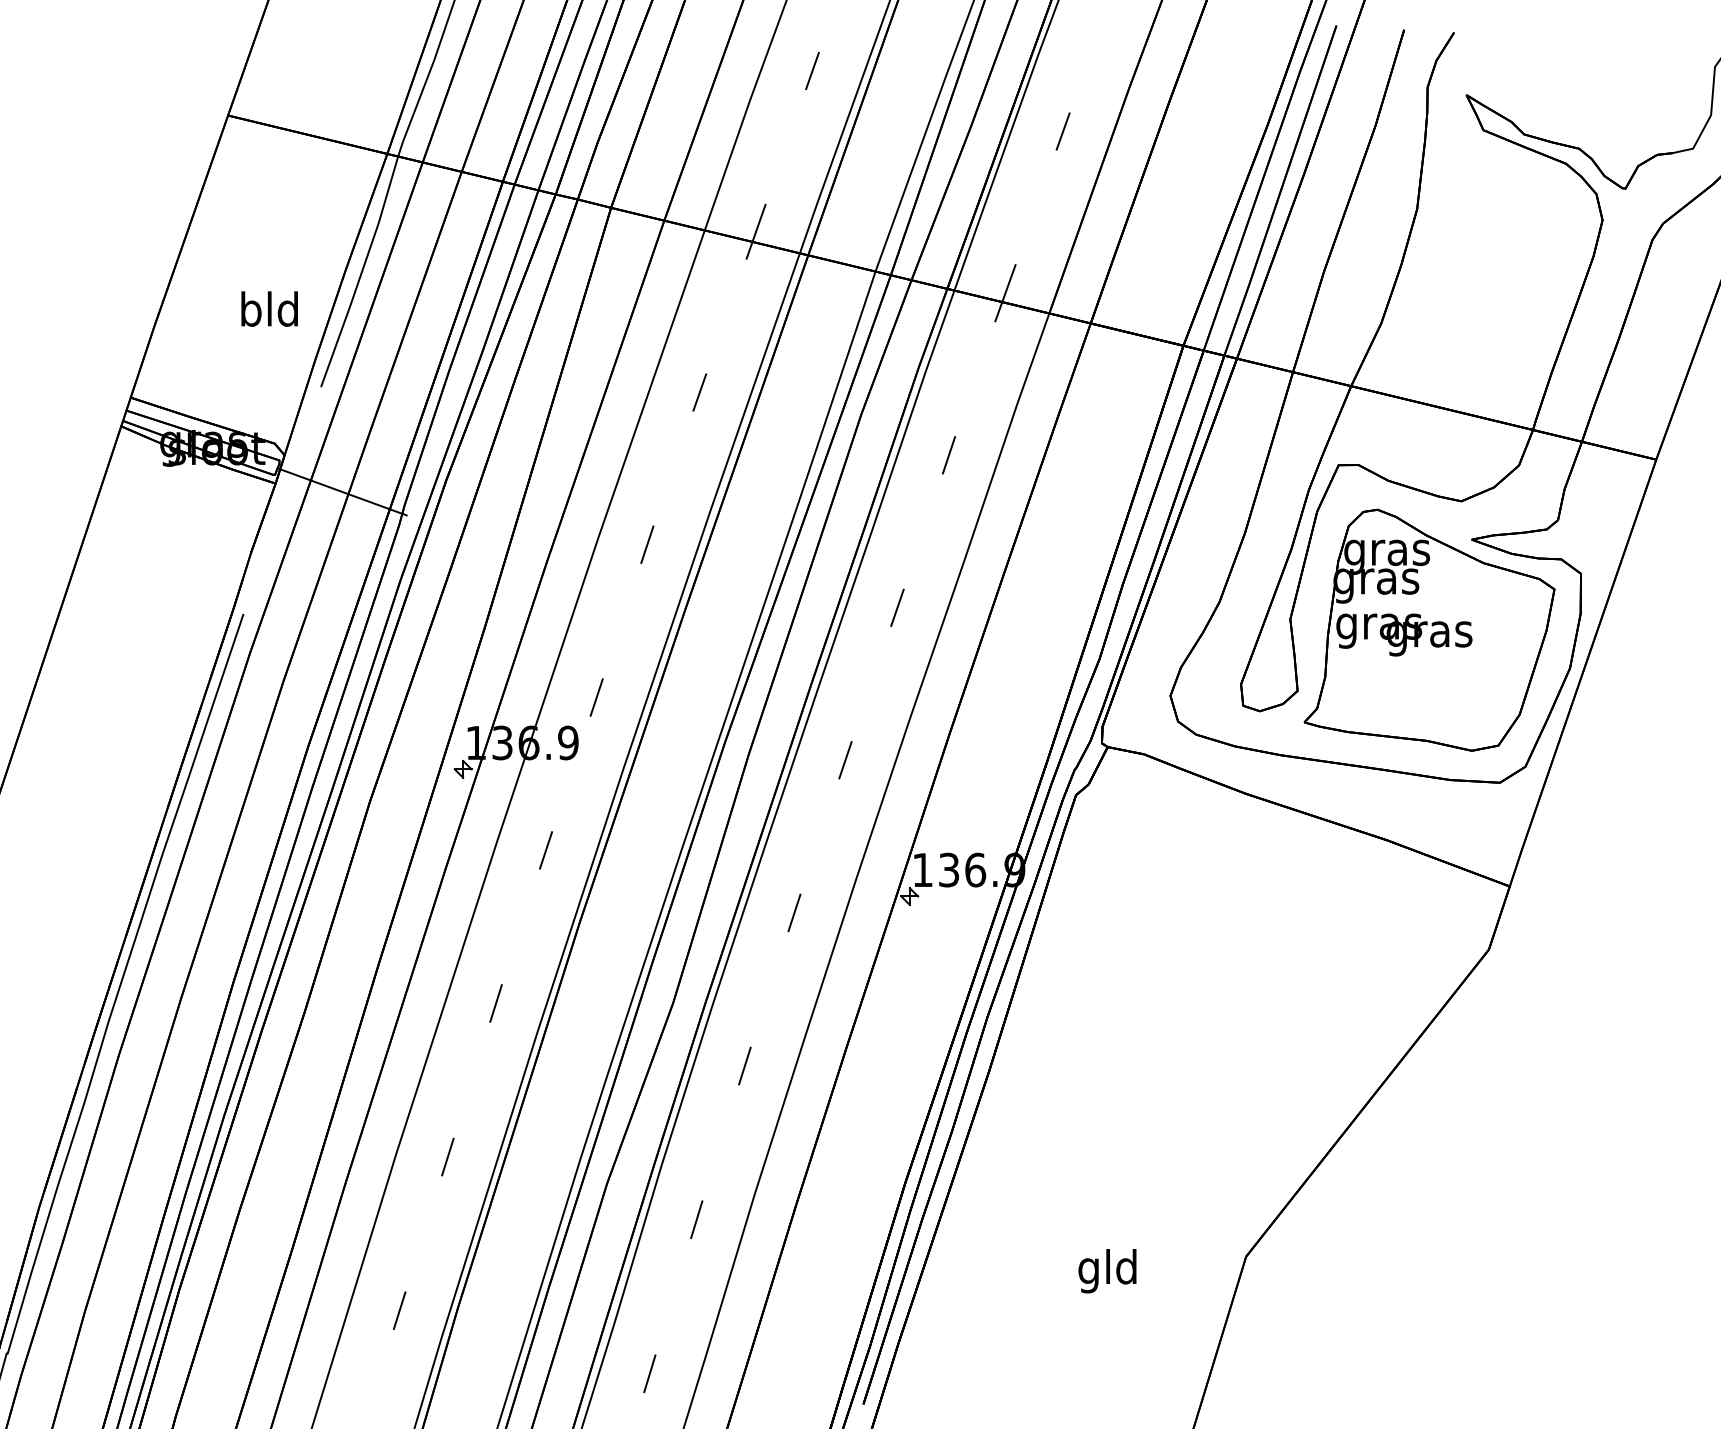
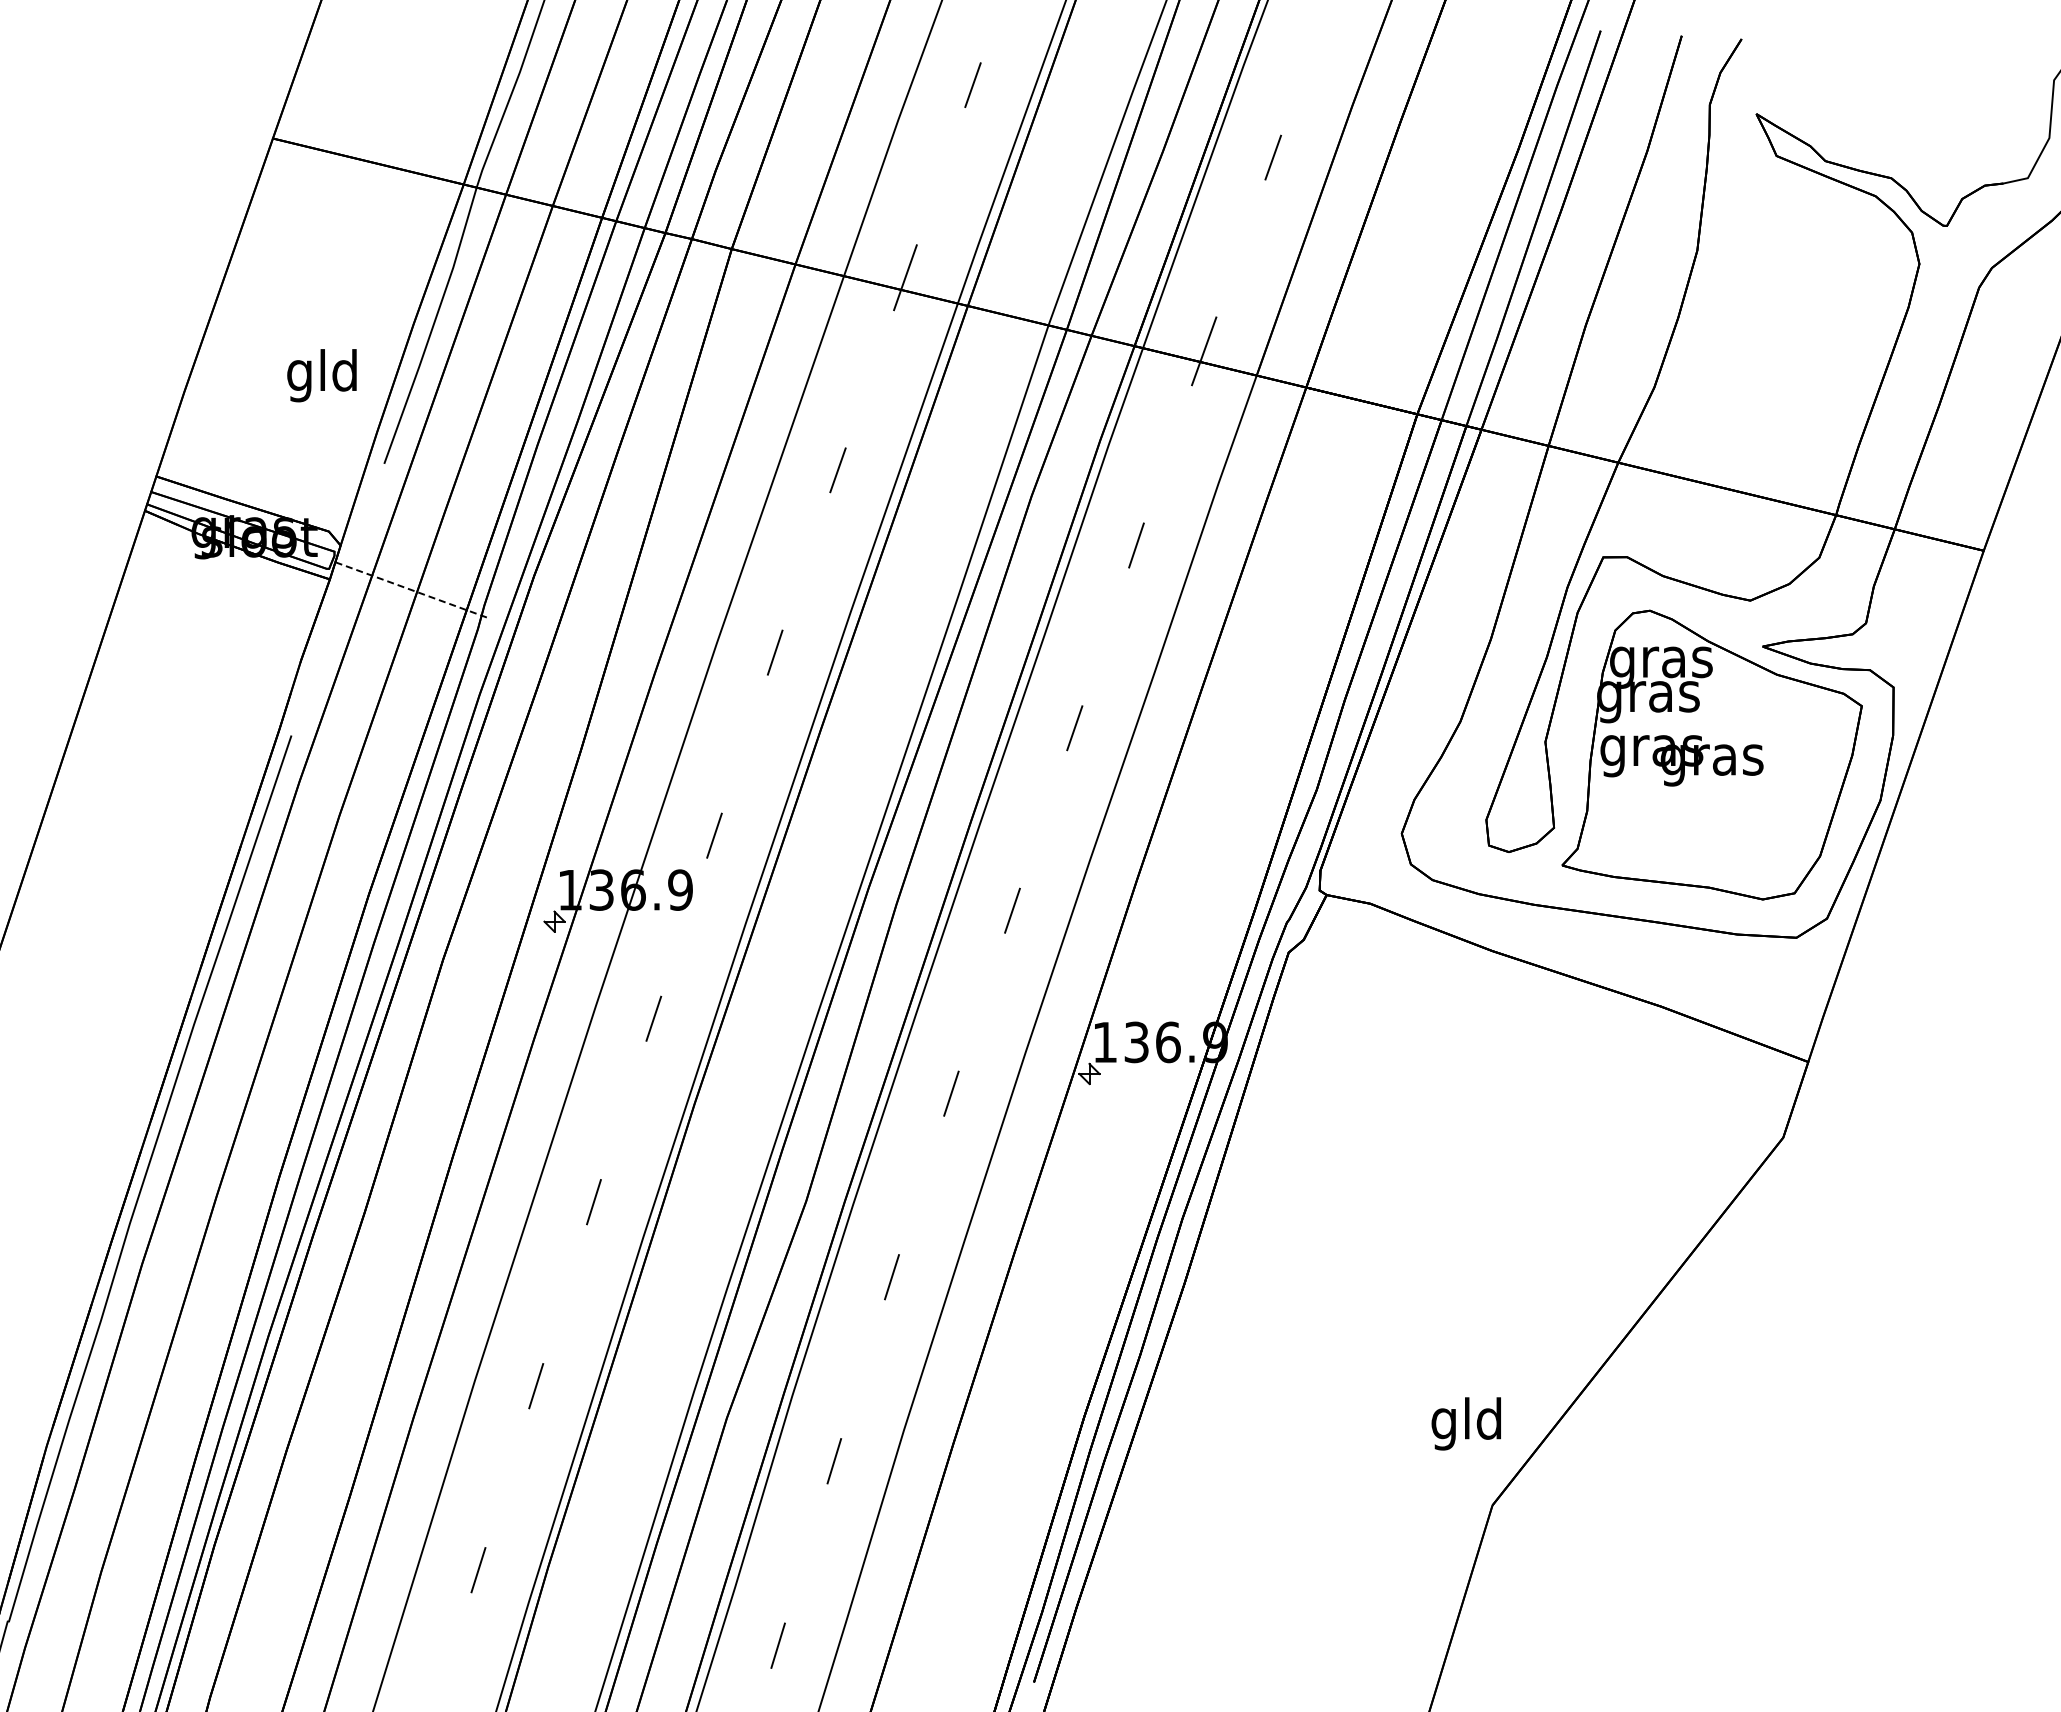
text: (251, 313) -> (300, 375), bld -> gld
line: (342, 492) -> (409, 589), solid -> dashed
text: (1106, 1270) -> (1465, 1423), moved

